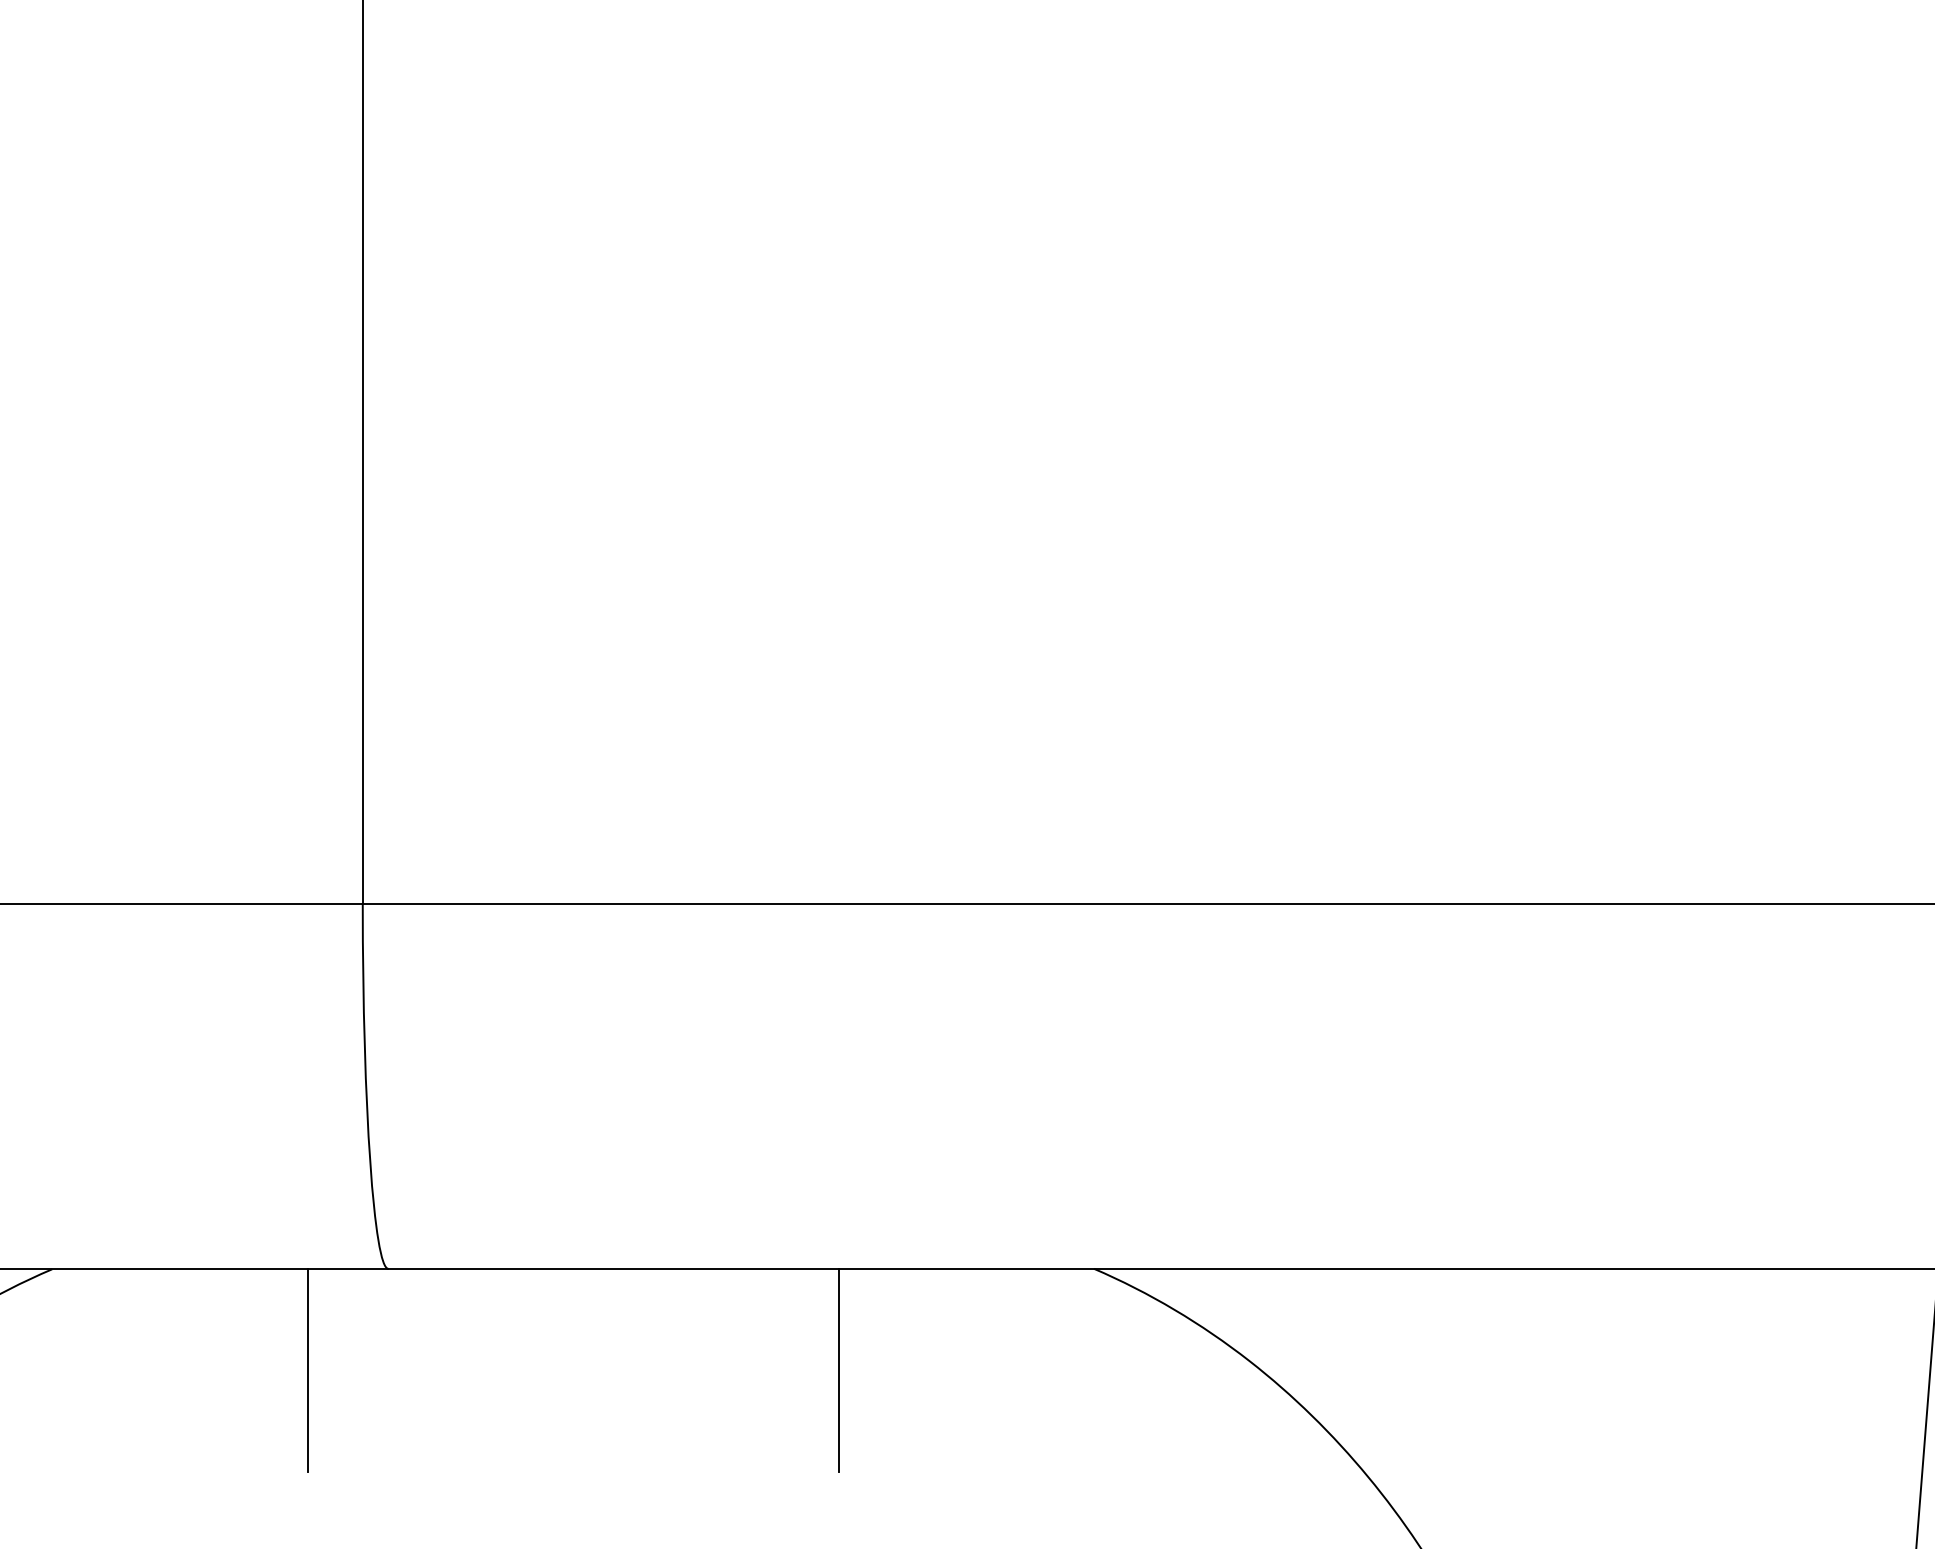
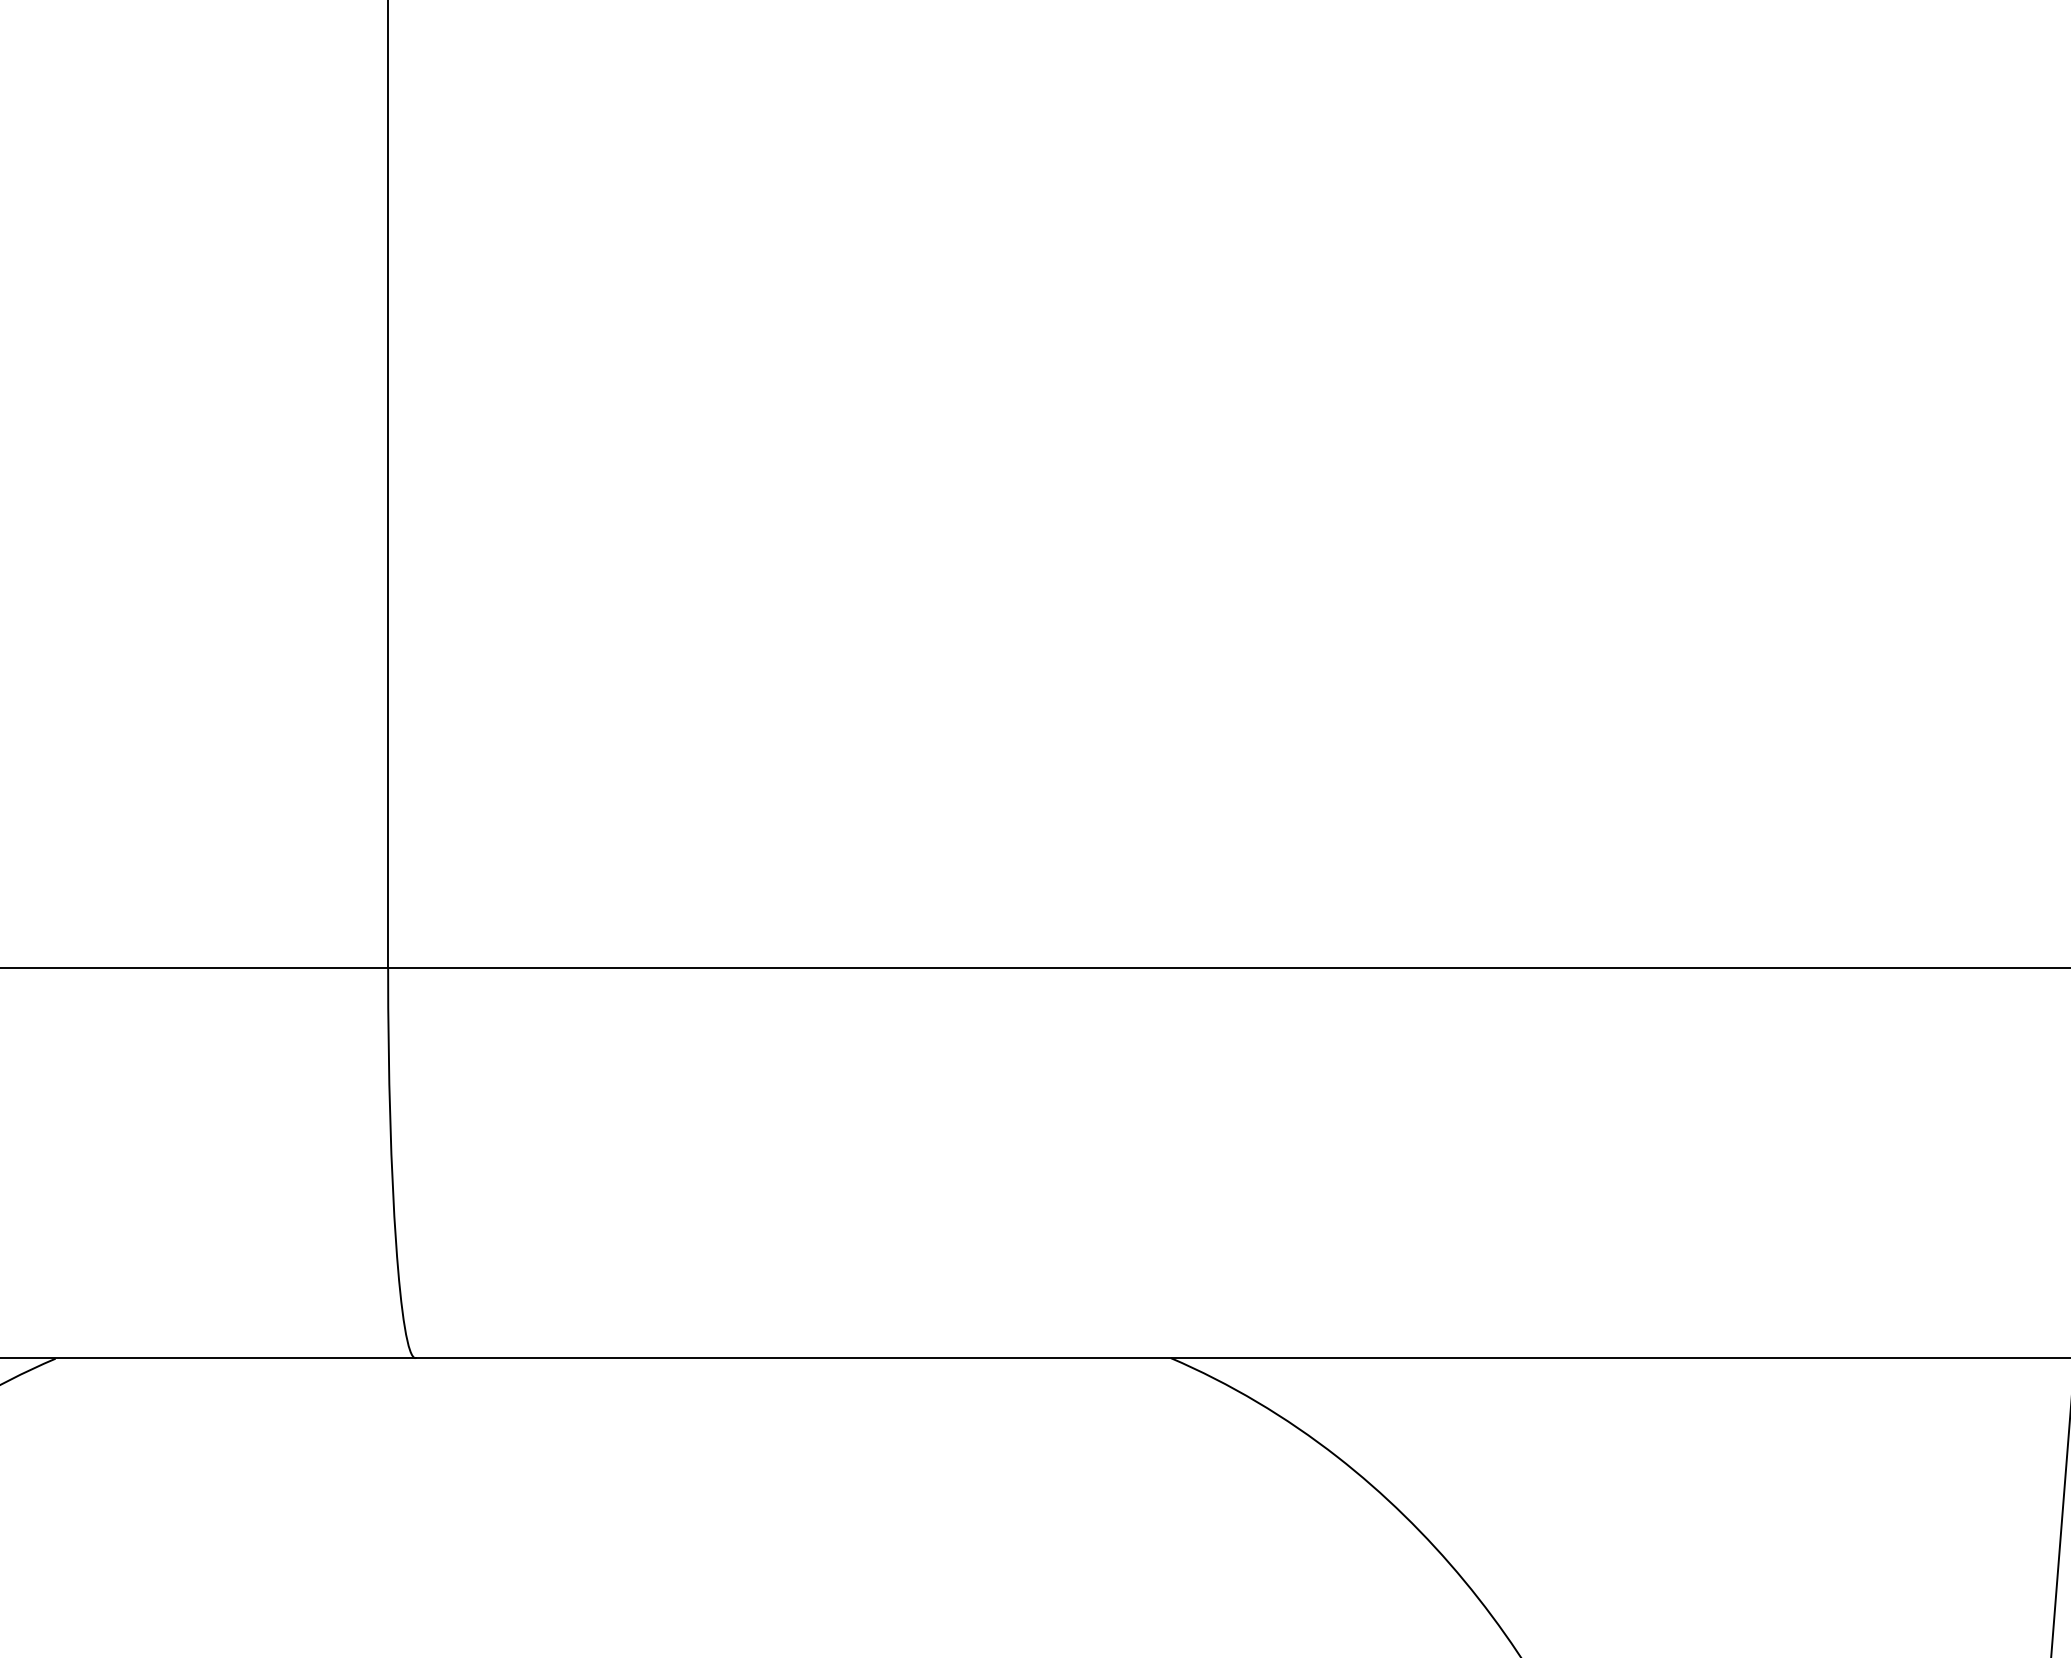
line: (307, 1369) -> (328, 1465), removed
line: (838, 1369) -> (897, 1465), removed

